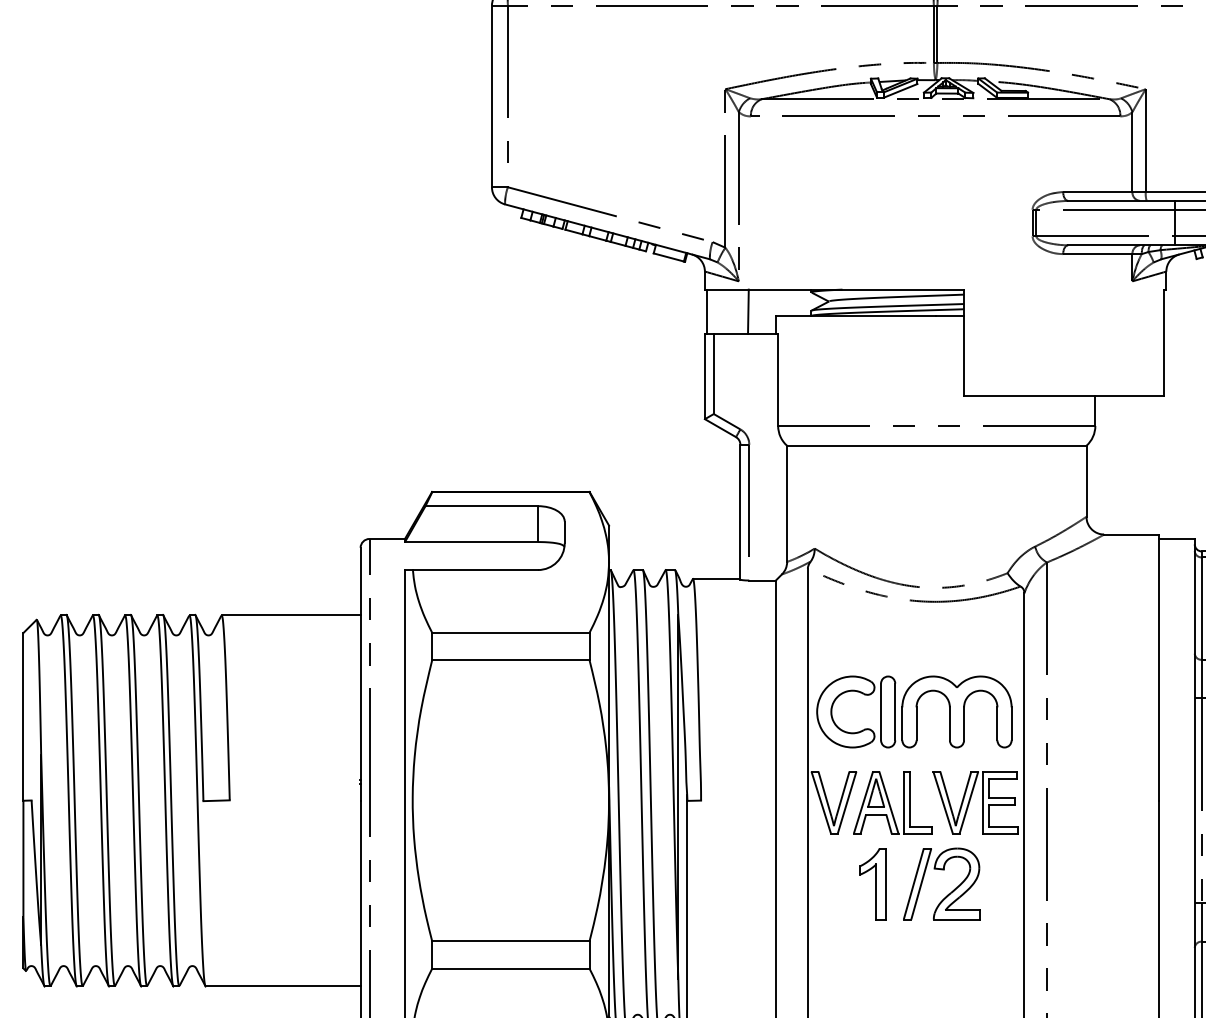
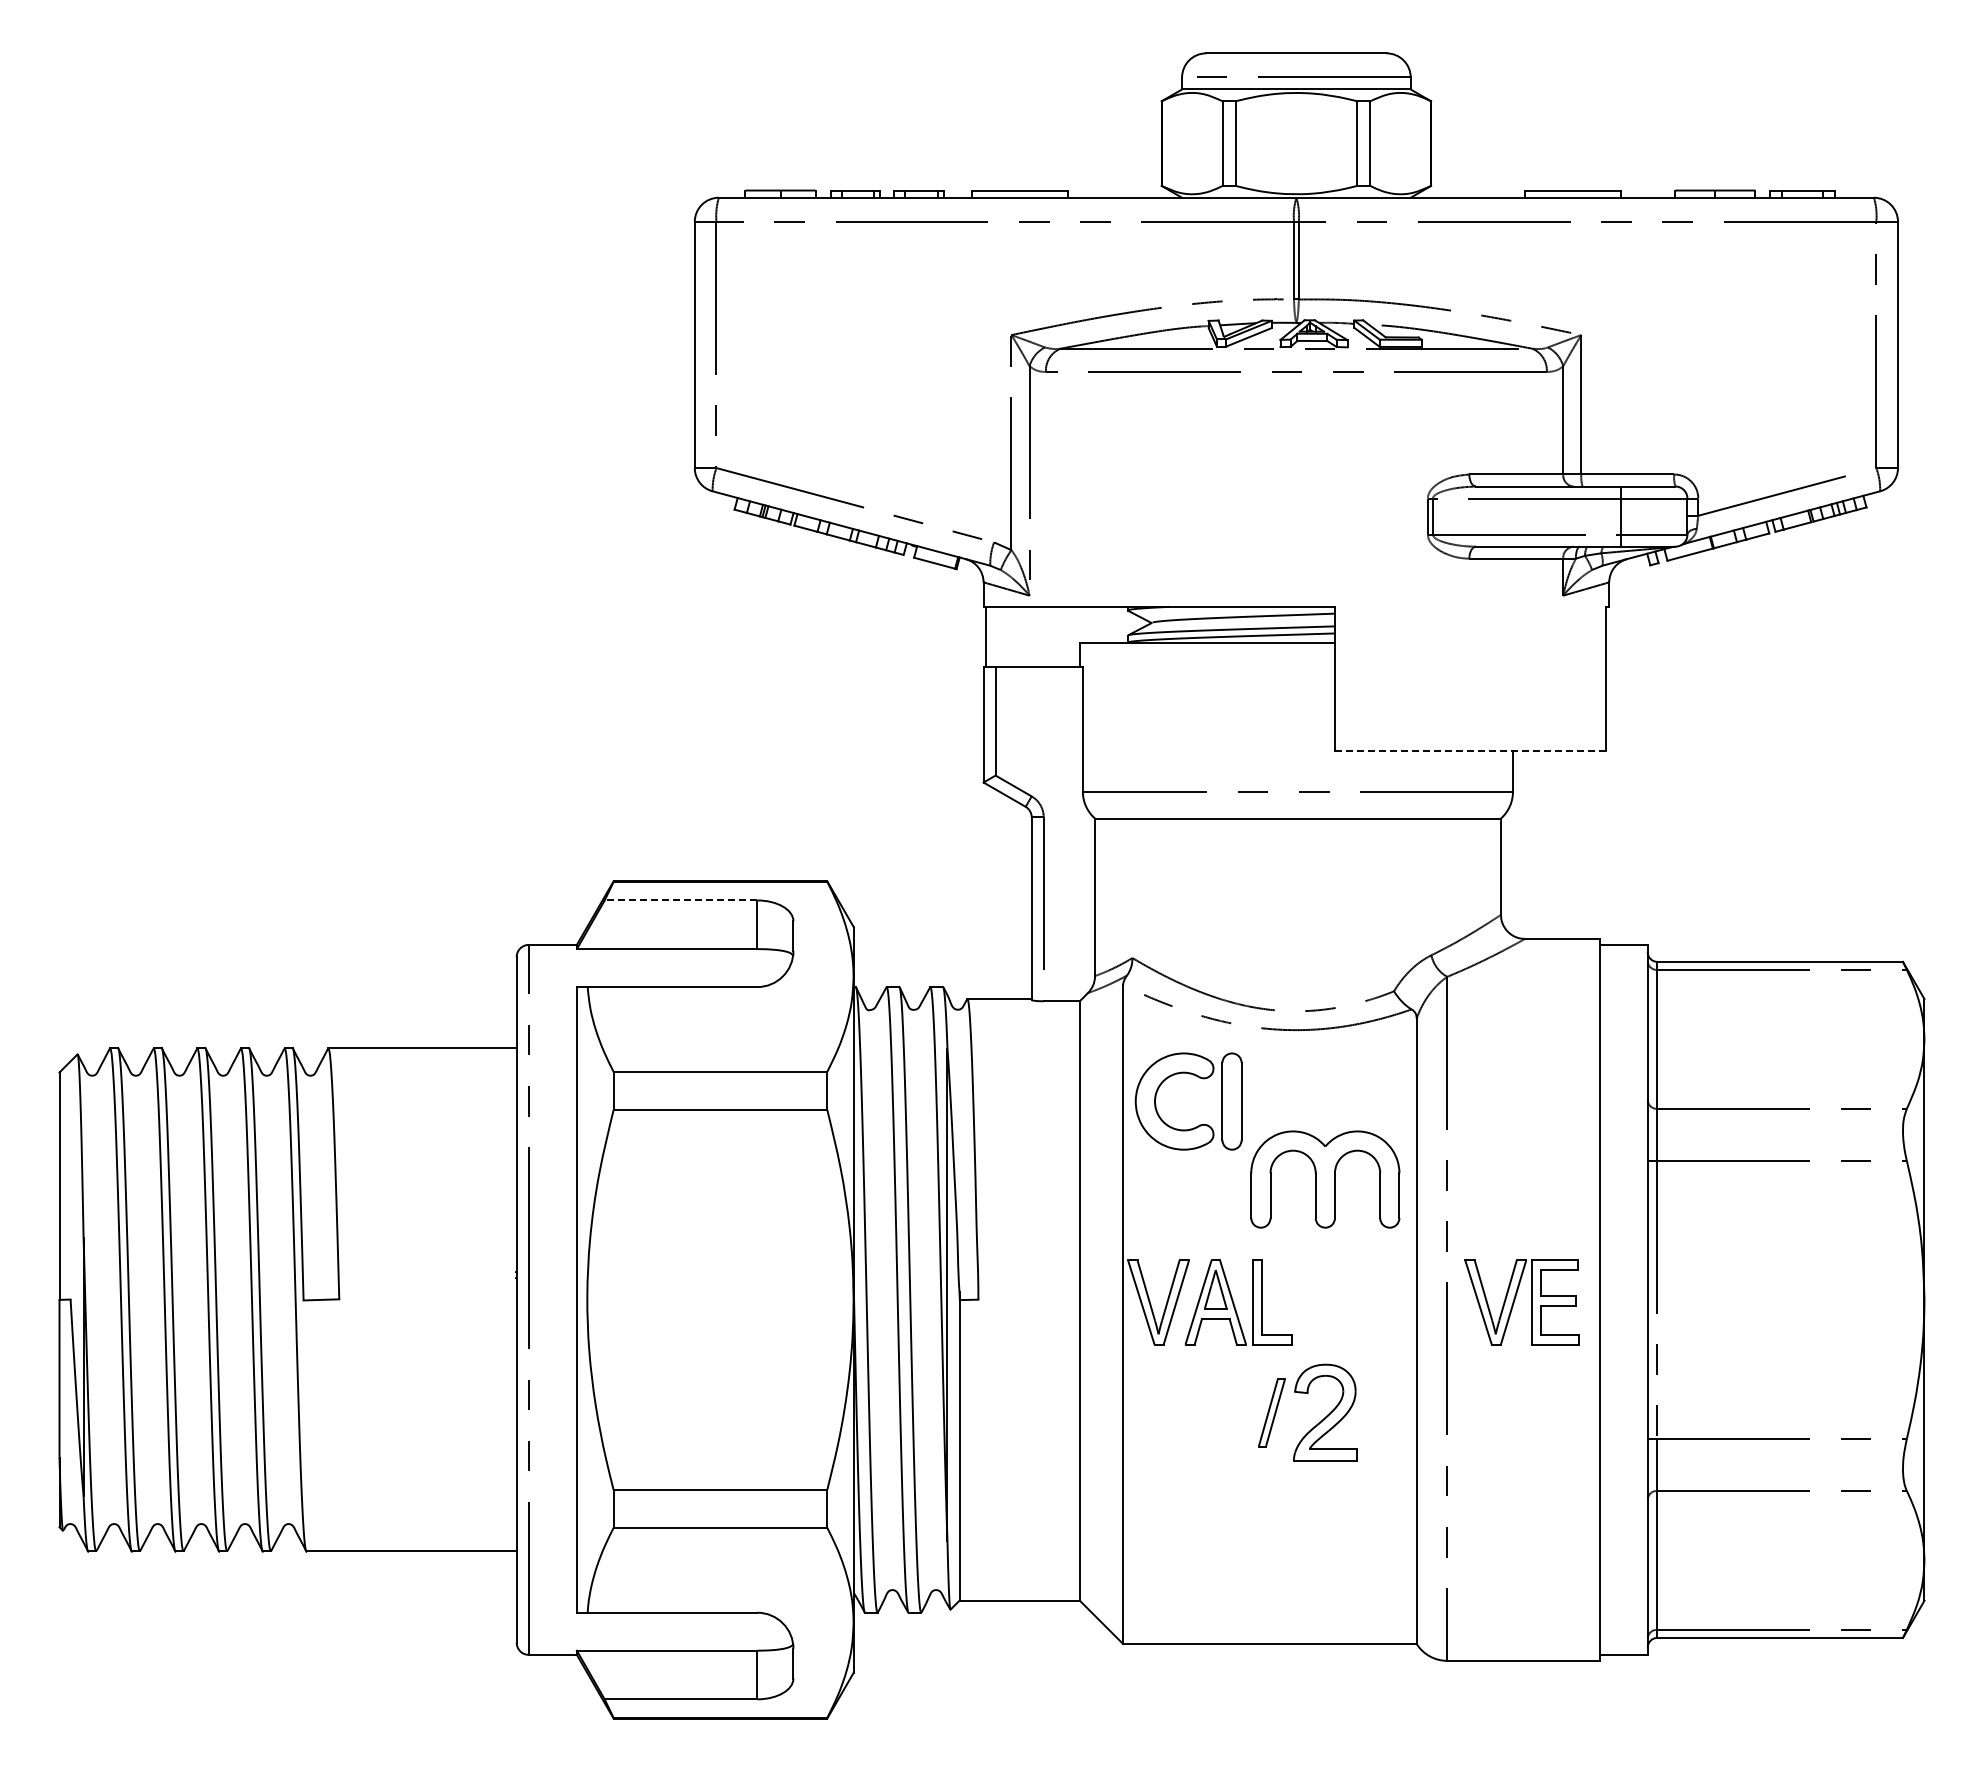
line: (748, 311) -> (1042, 636), removed
line: (1064, 396) -> (1470, 751), solid -> dashed
line: (481, 506) -> (680, 900), solid -> dashed
part: (864, 694) -> (1199, 1078), moved
part: (970, 801) -> (1515, 1300), moved
part: (873, 883) -> (1211, 1412), removed
part: (917, 883) -> (1271, 1412), size x0.7

